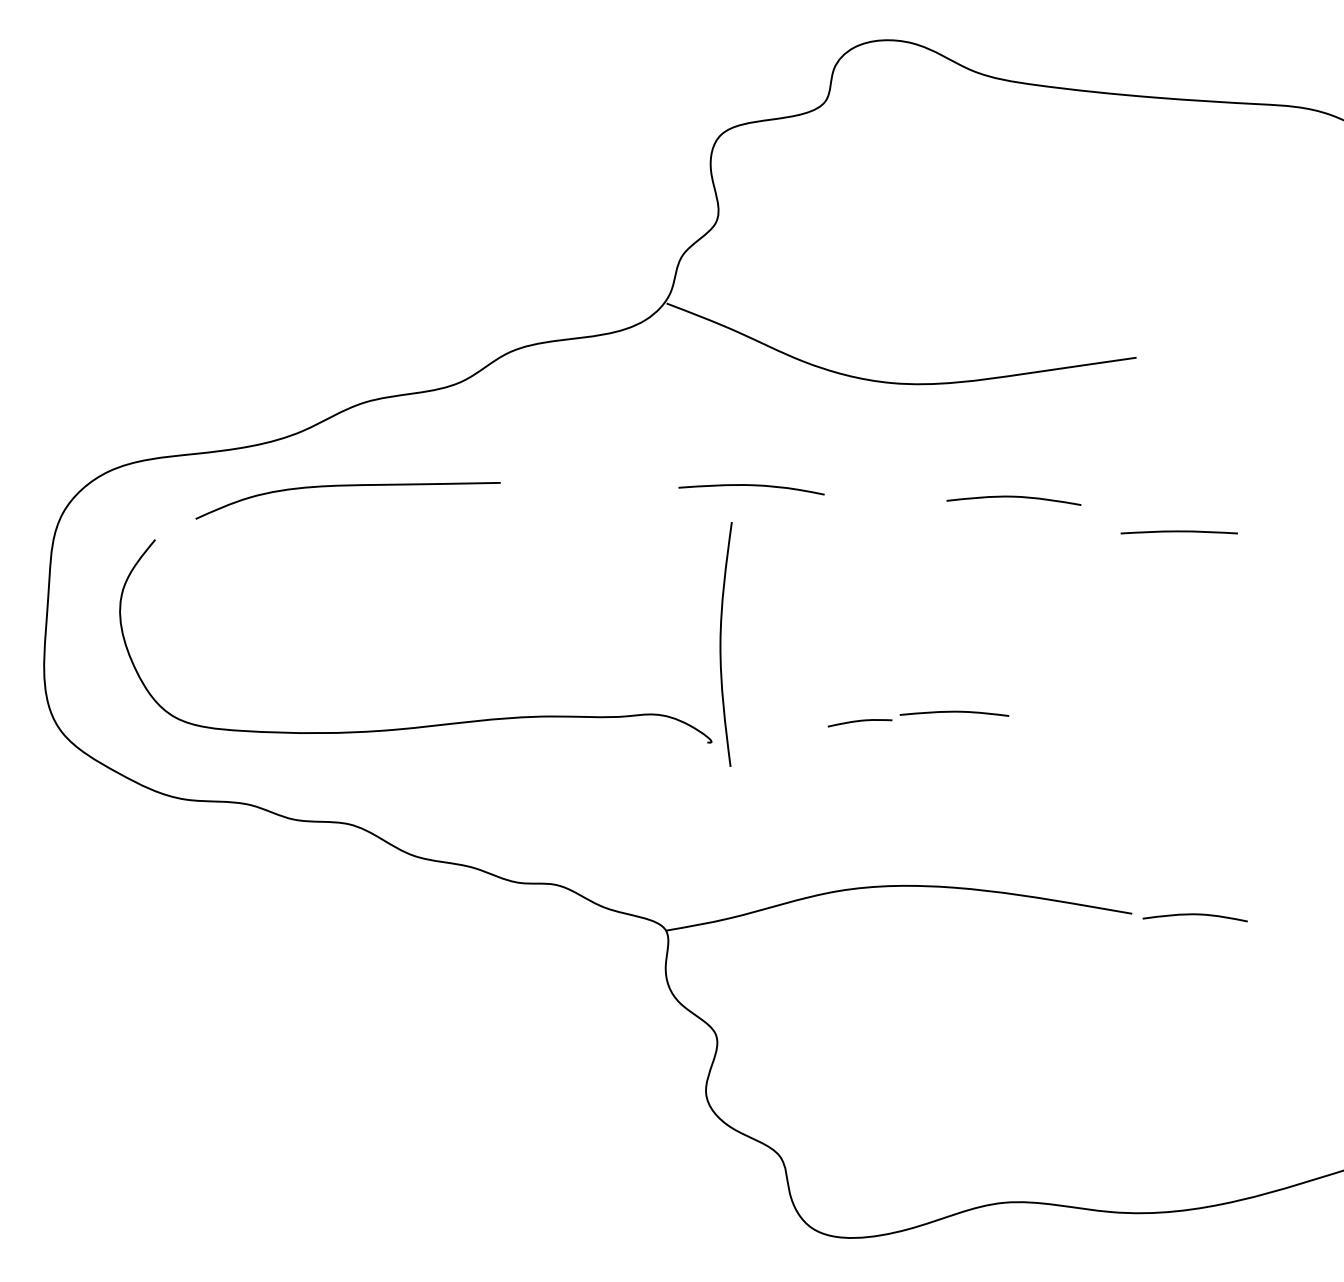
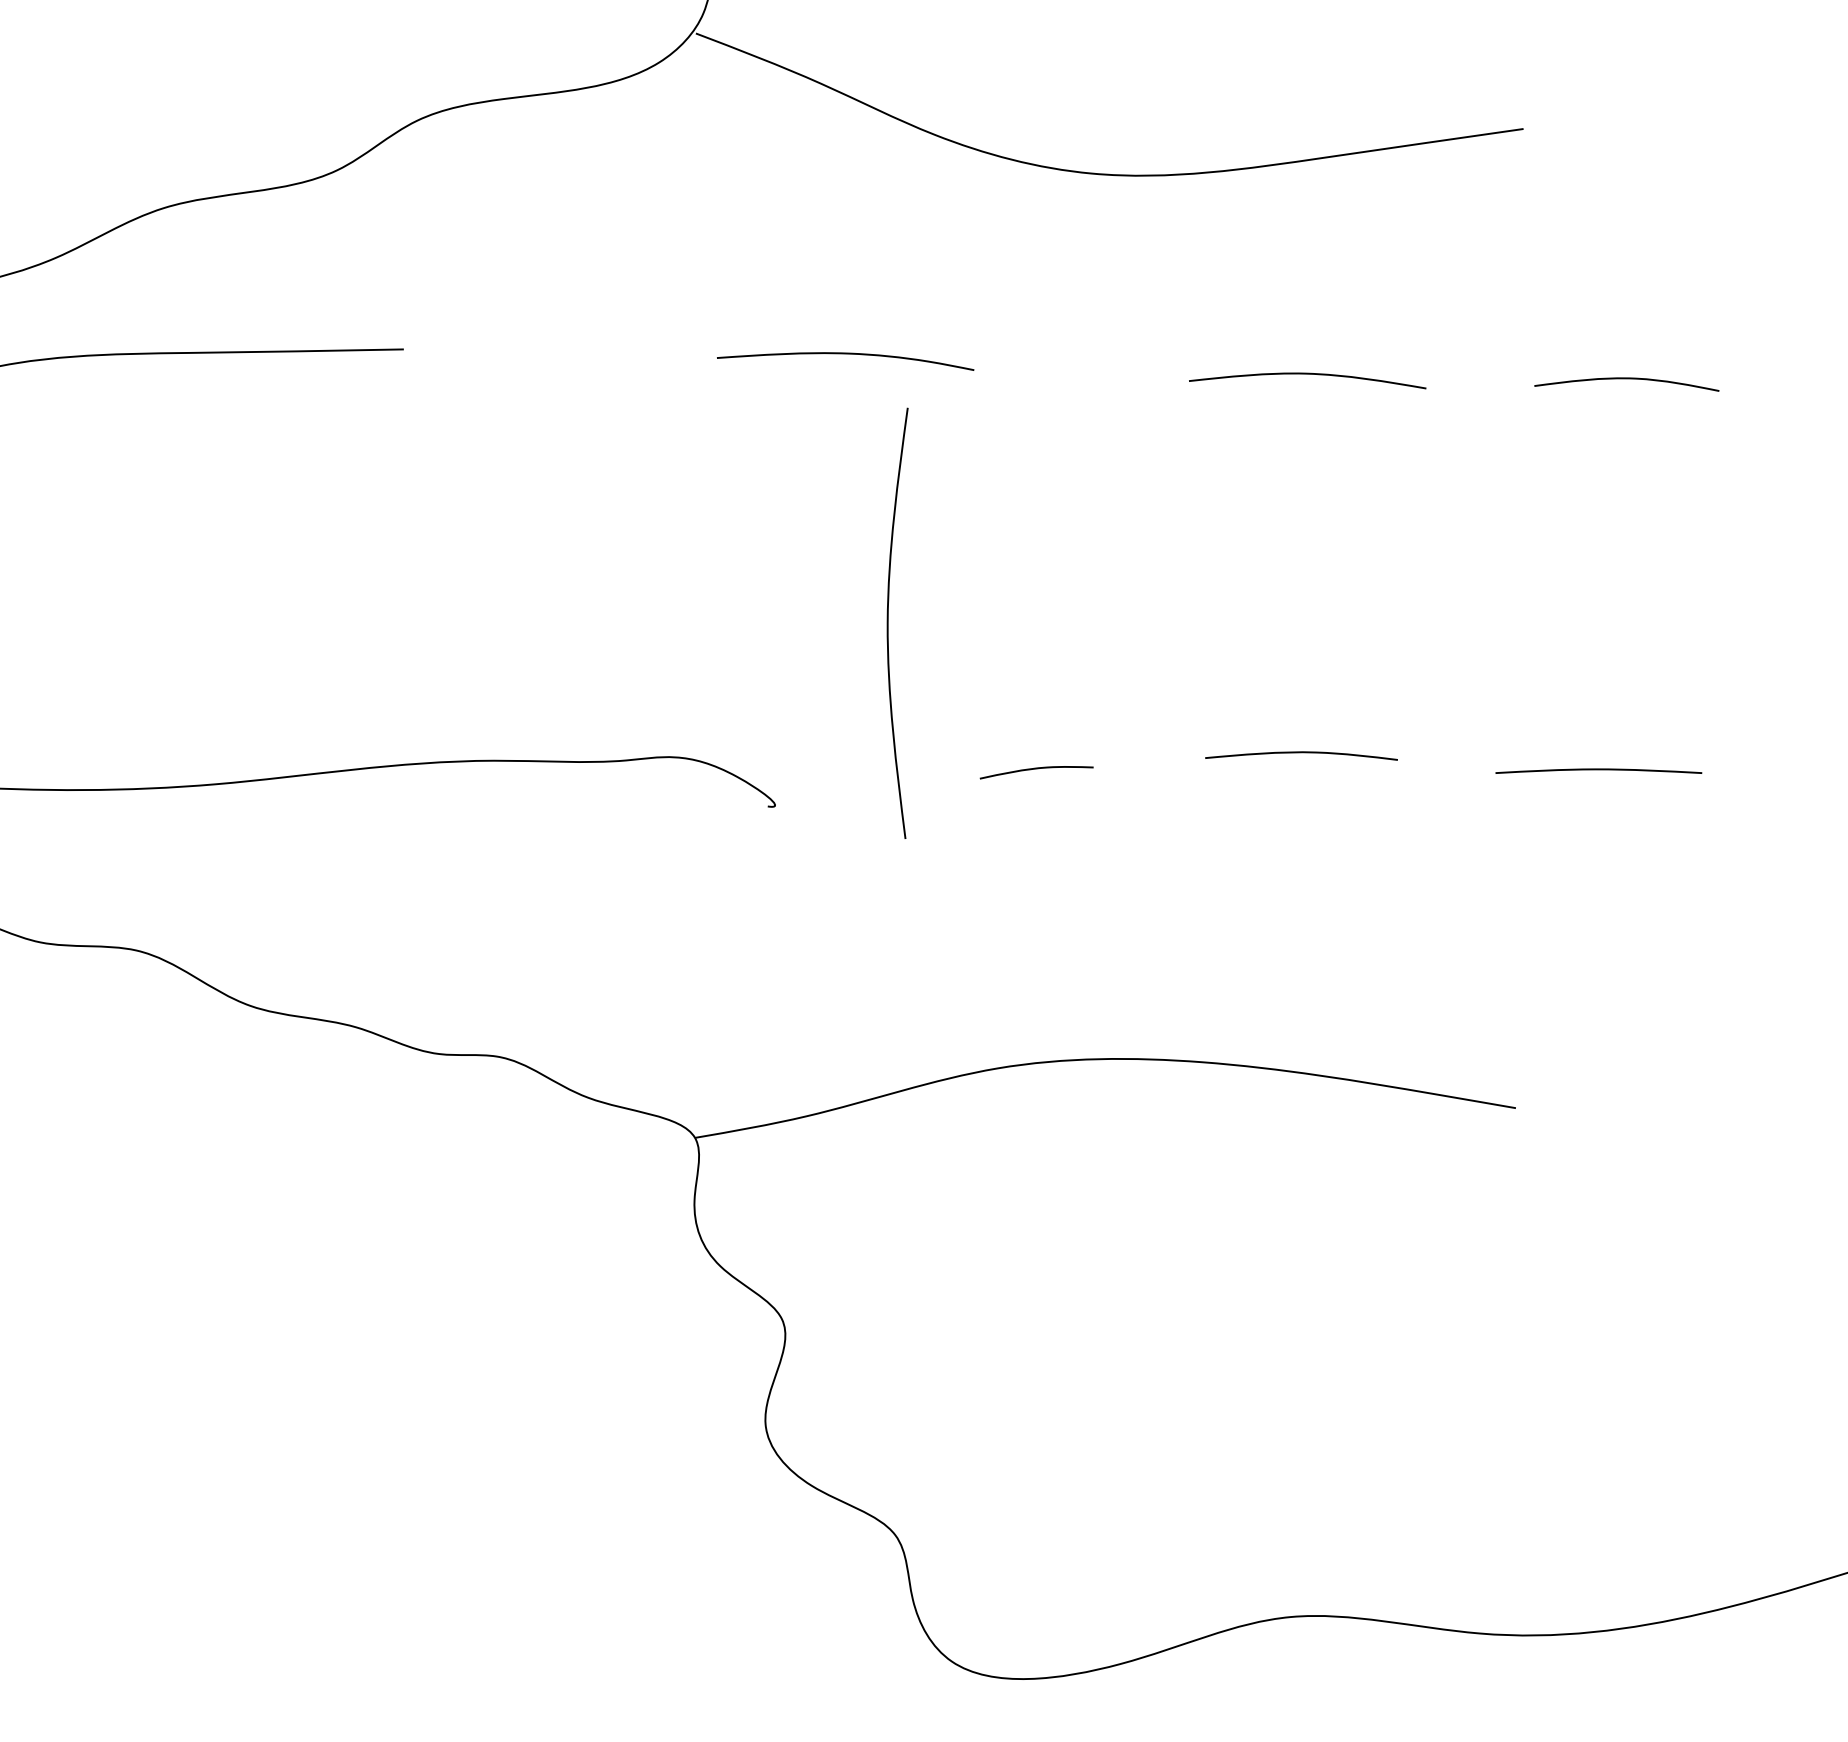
curve: (1178, 532) -> (1597, 771), moved
curve: (721, 644) -> (889, 623), moved
curve: (954, 712) -> (1301, 753), moved
curve: (1194, 915) -> (1625, 380), moved

